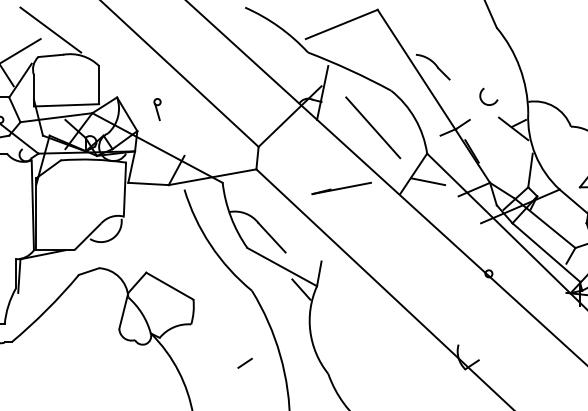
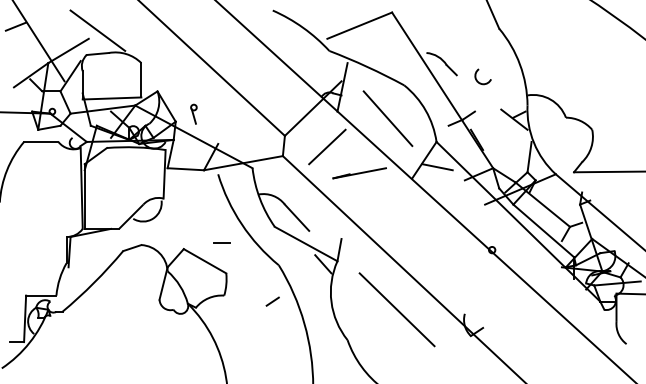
arc: (482, 99) -> (477, 79), moved
part: (157, 108) -> (193, 113), moved
line: (305, 158) -> (327, 146), added
line: (188, 265) -> (221, 242), added
line: (382, 339) -> (396, 309), added
line: (244, 363) -> (272, 301), moved

